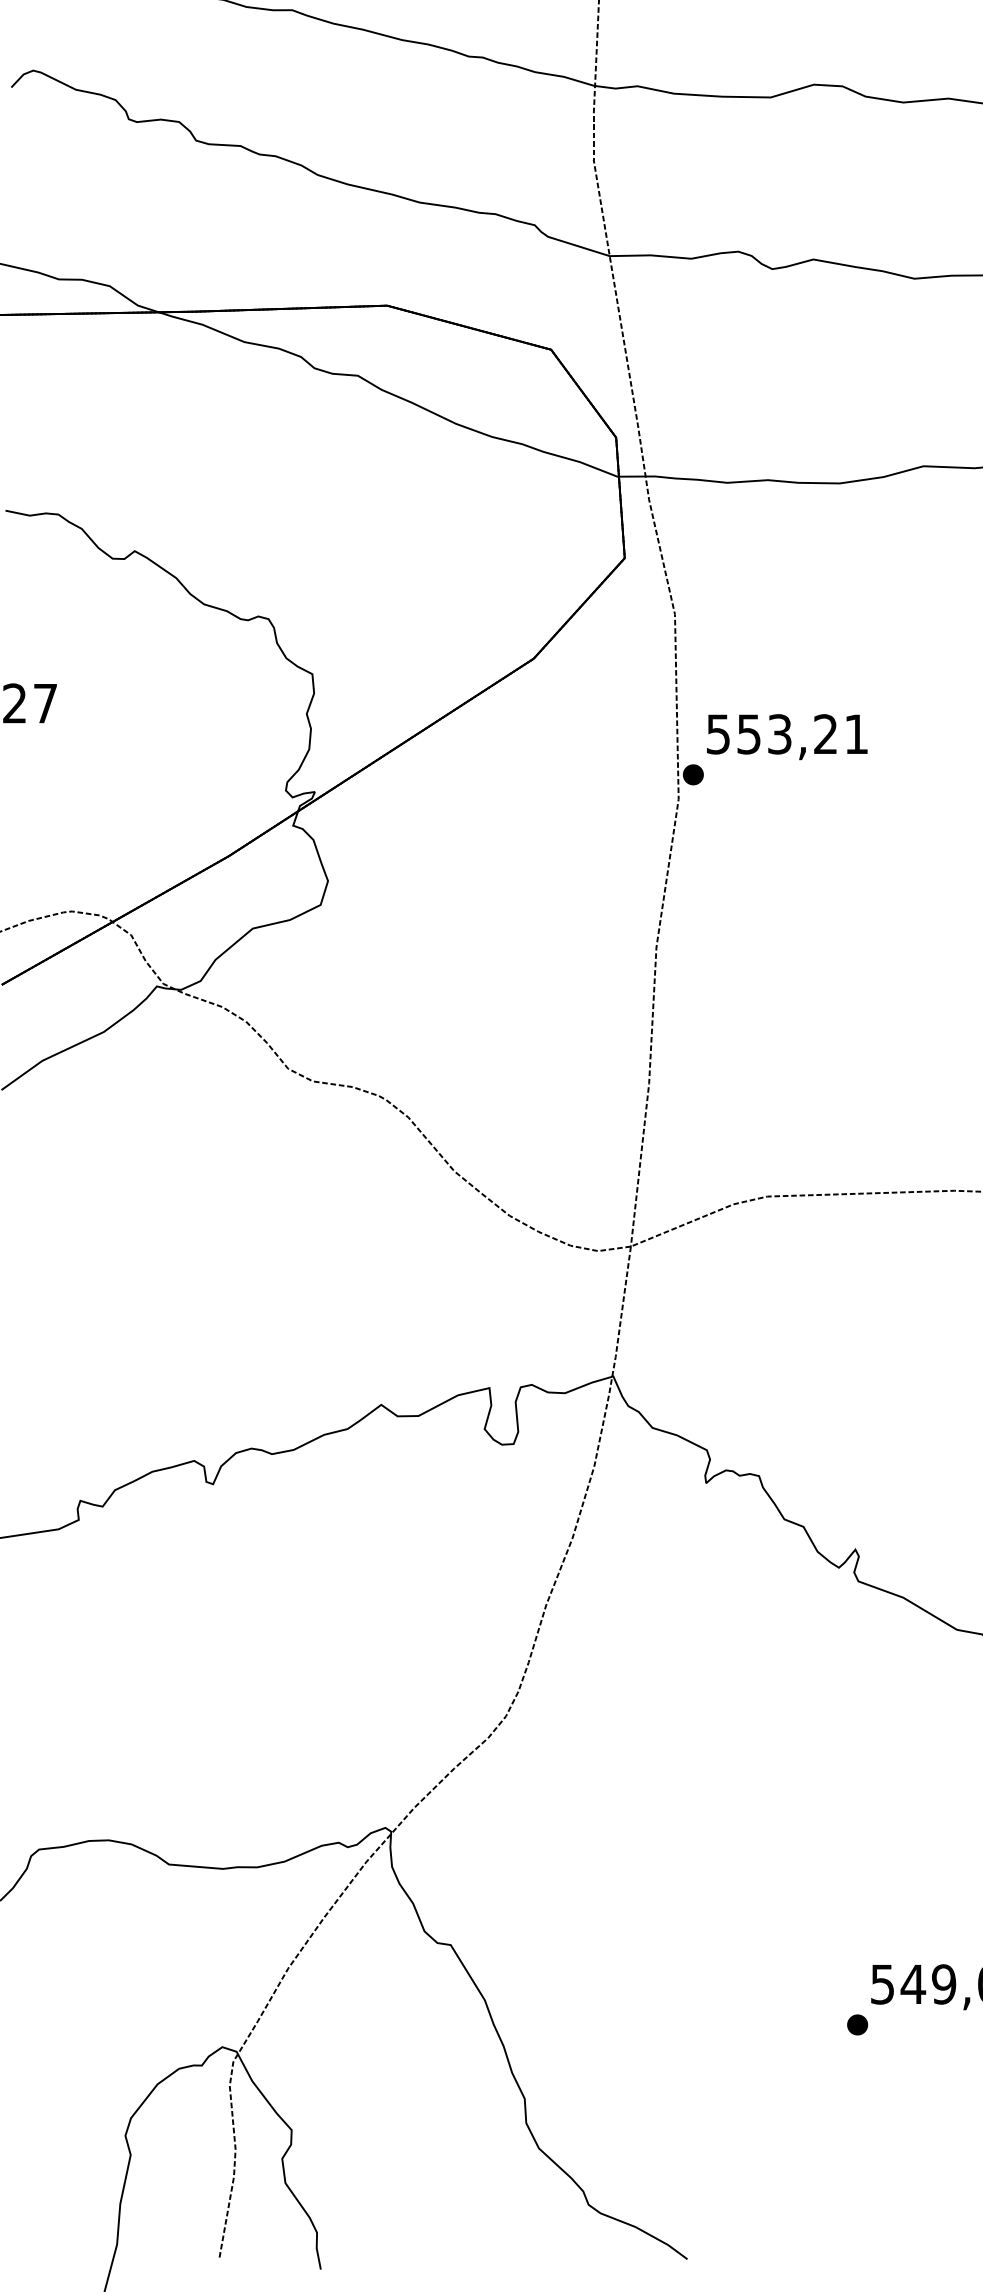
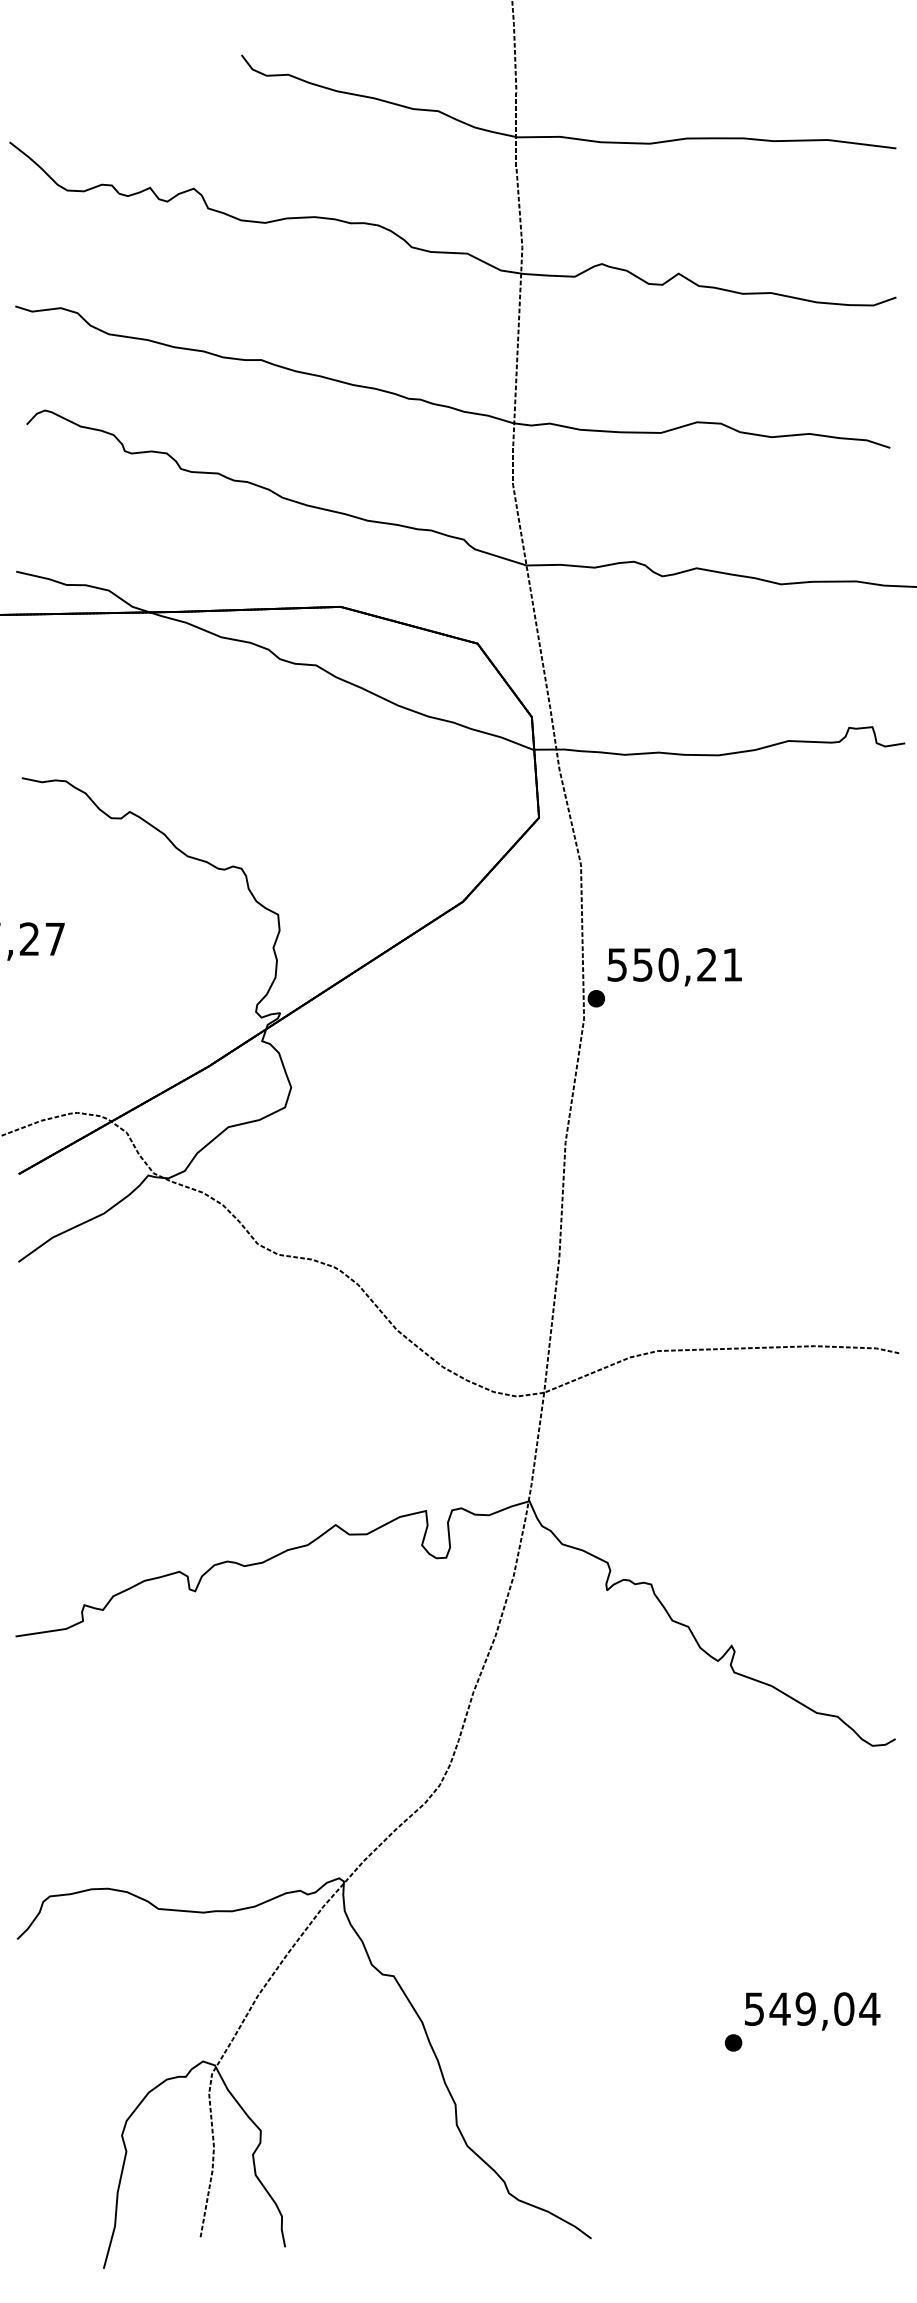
text: (779, 733) -> (668, 964), 553,21 -> 550,21

